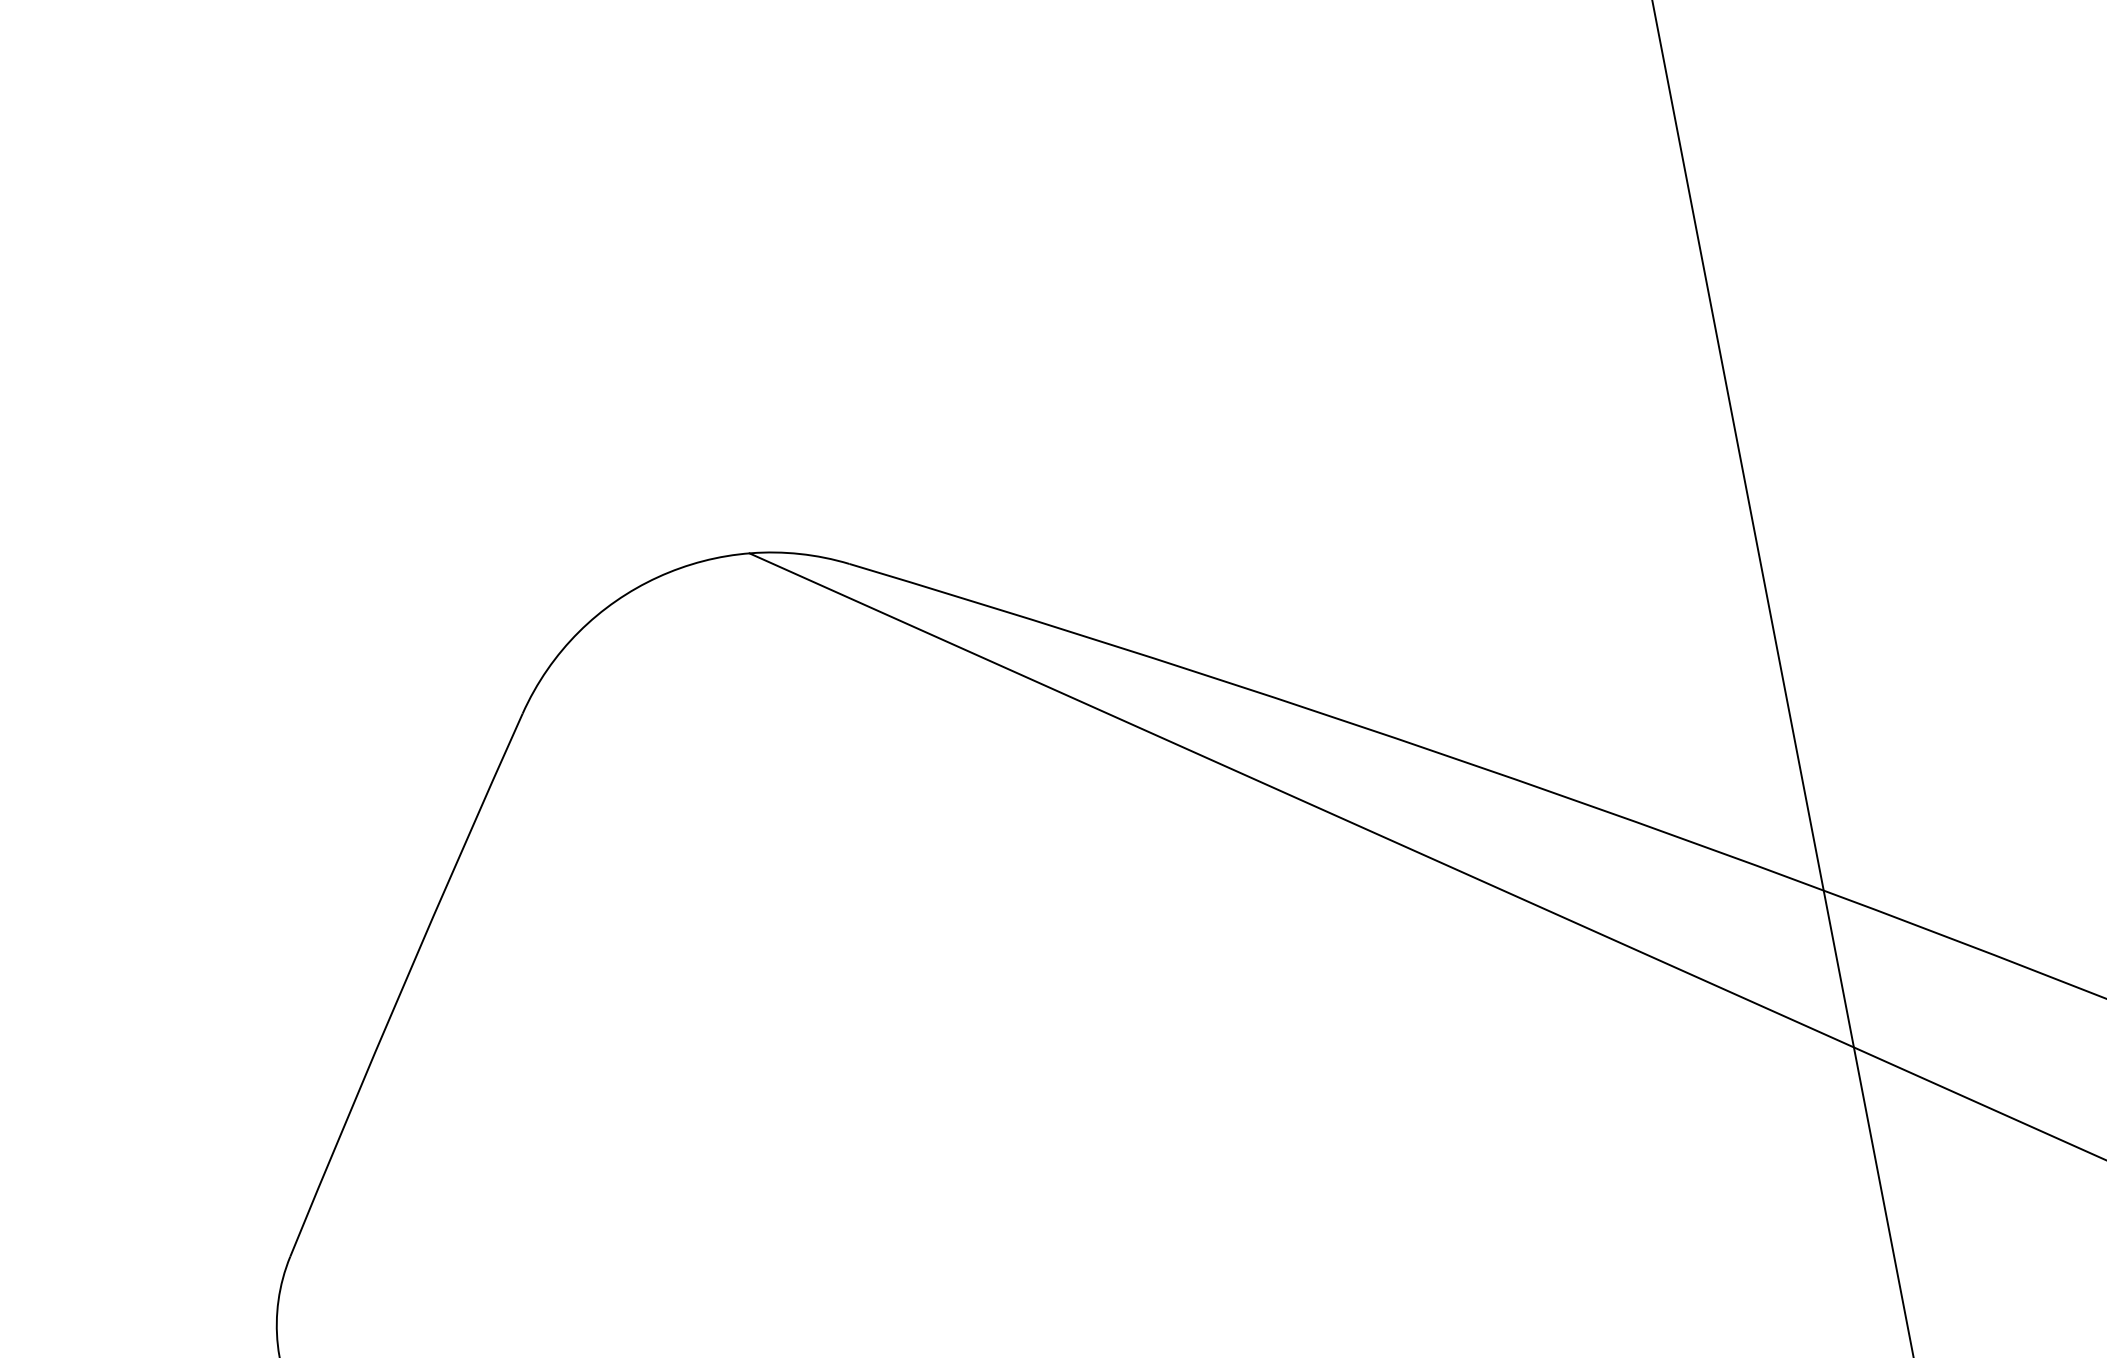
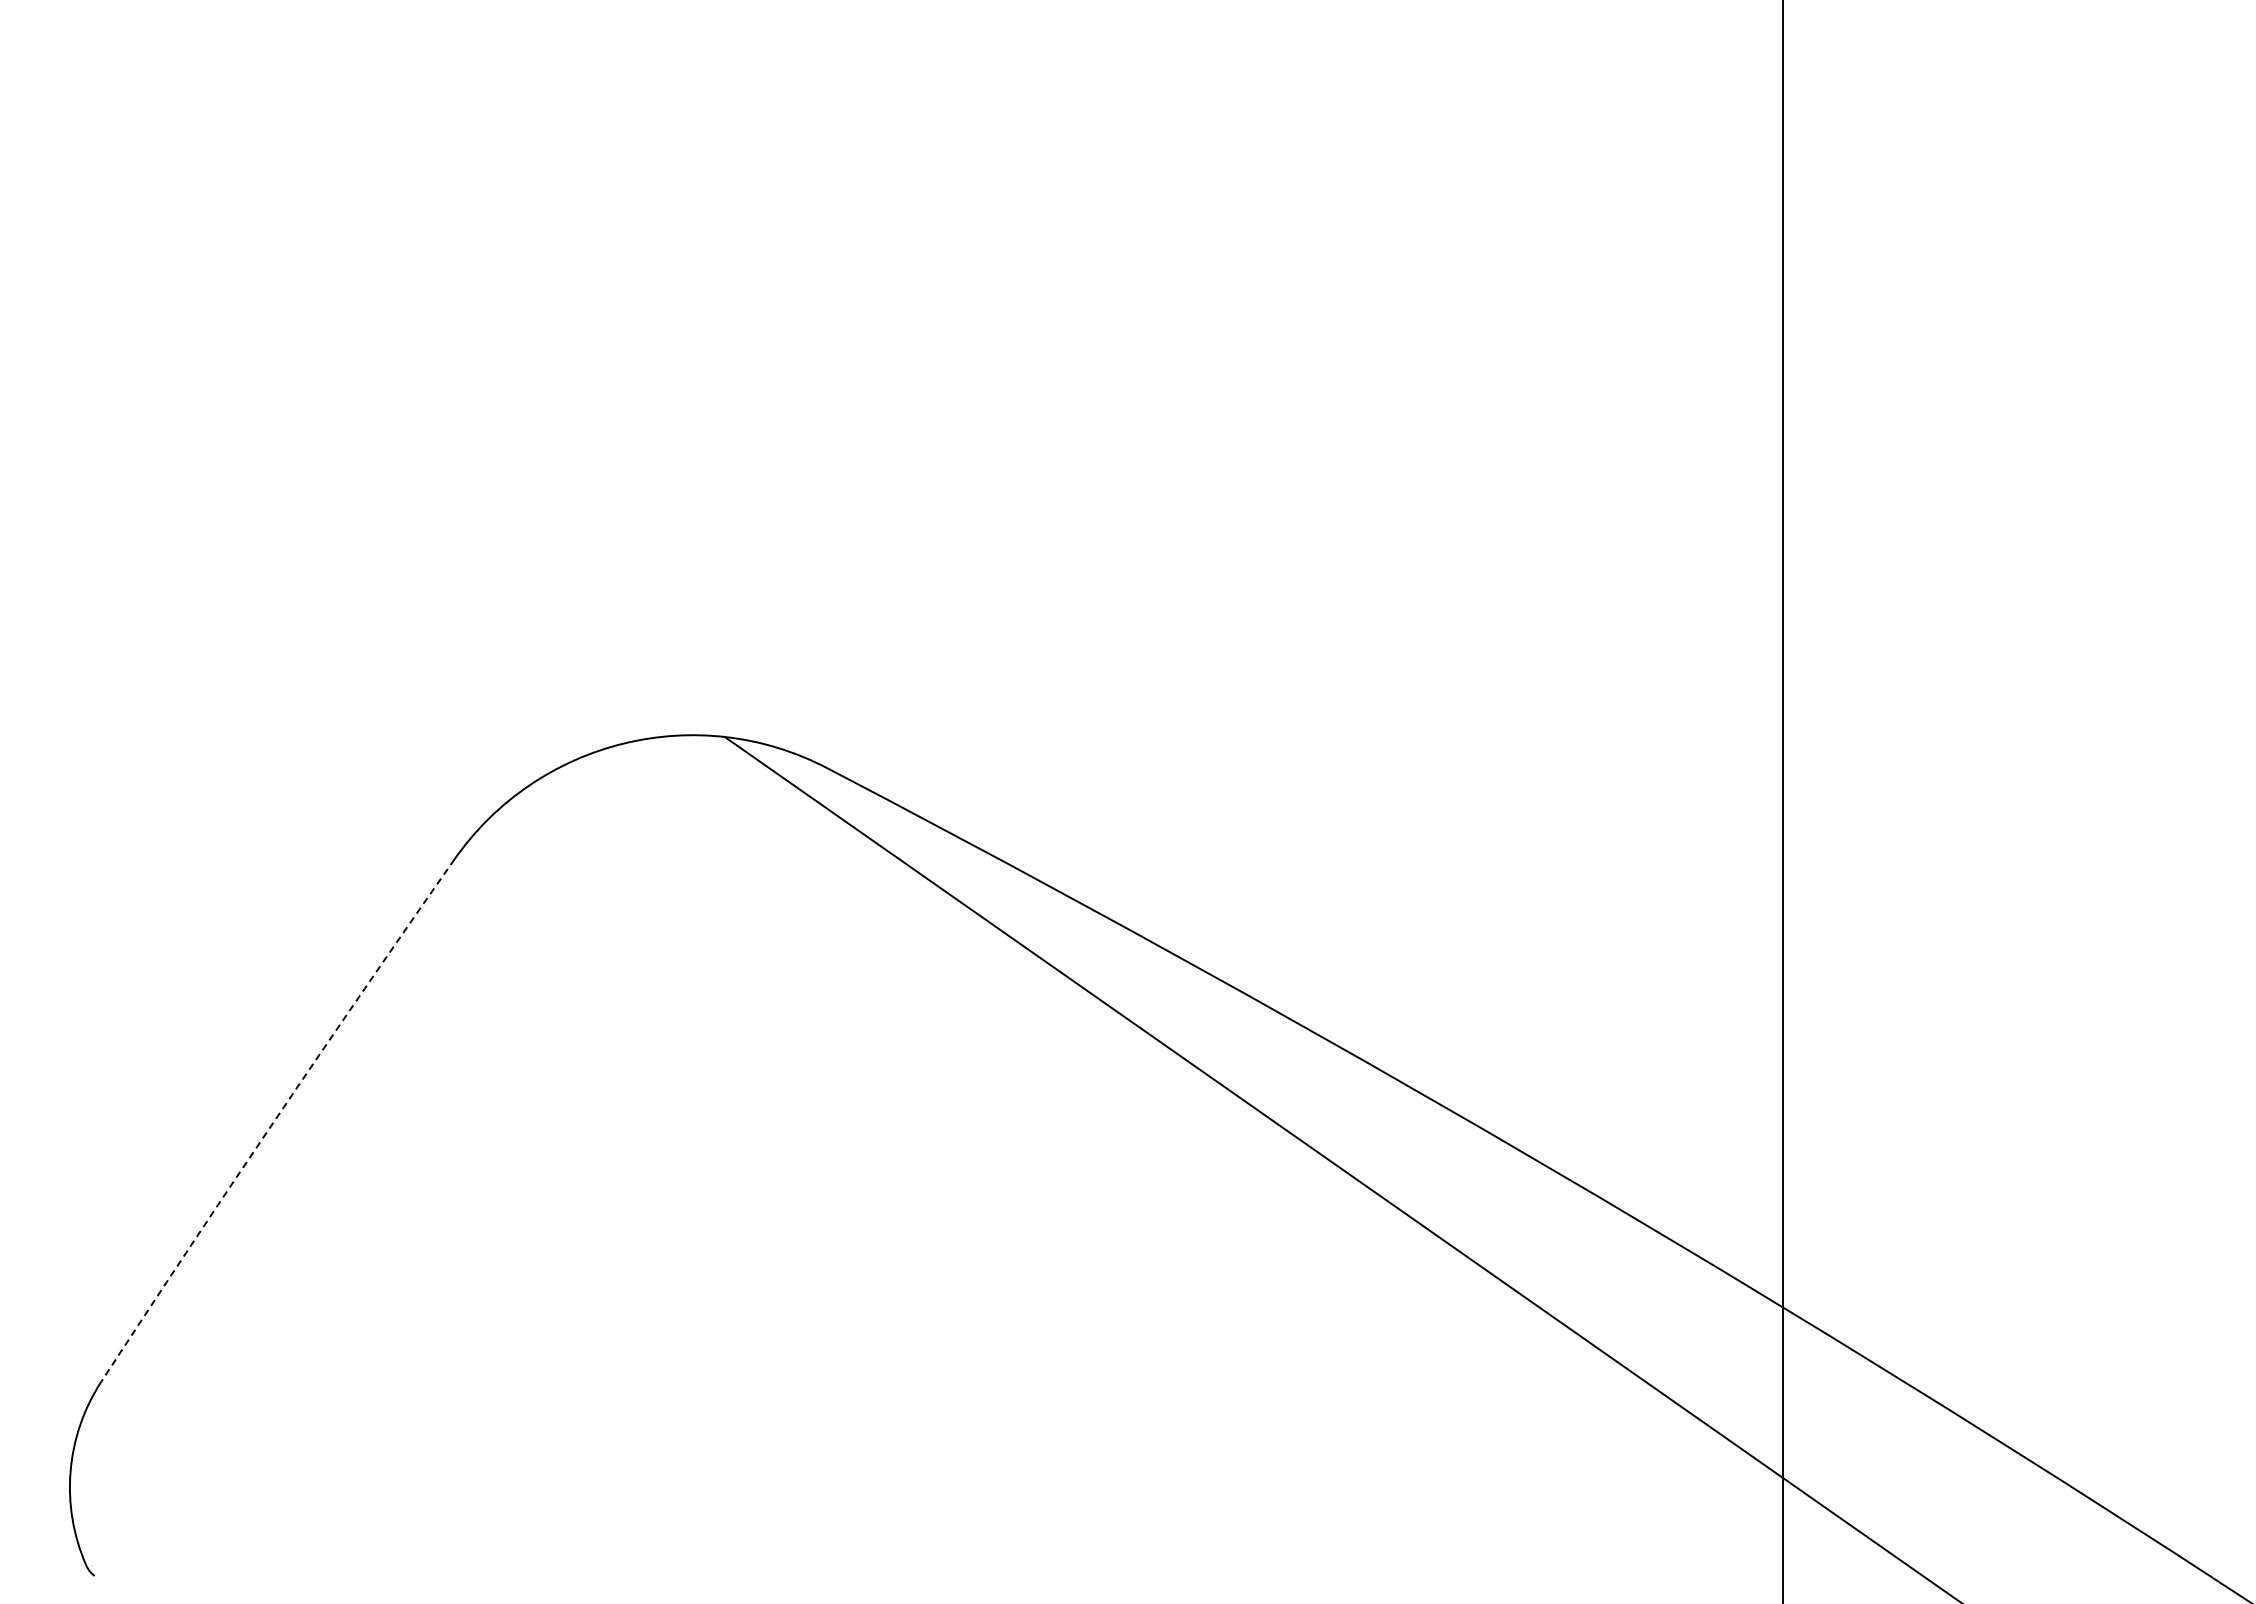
arc: (403, 983) -> (275, 1118), solid -> dashed

